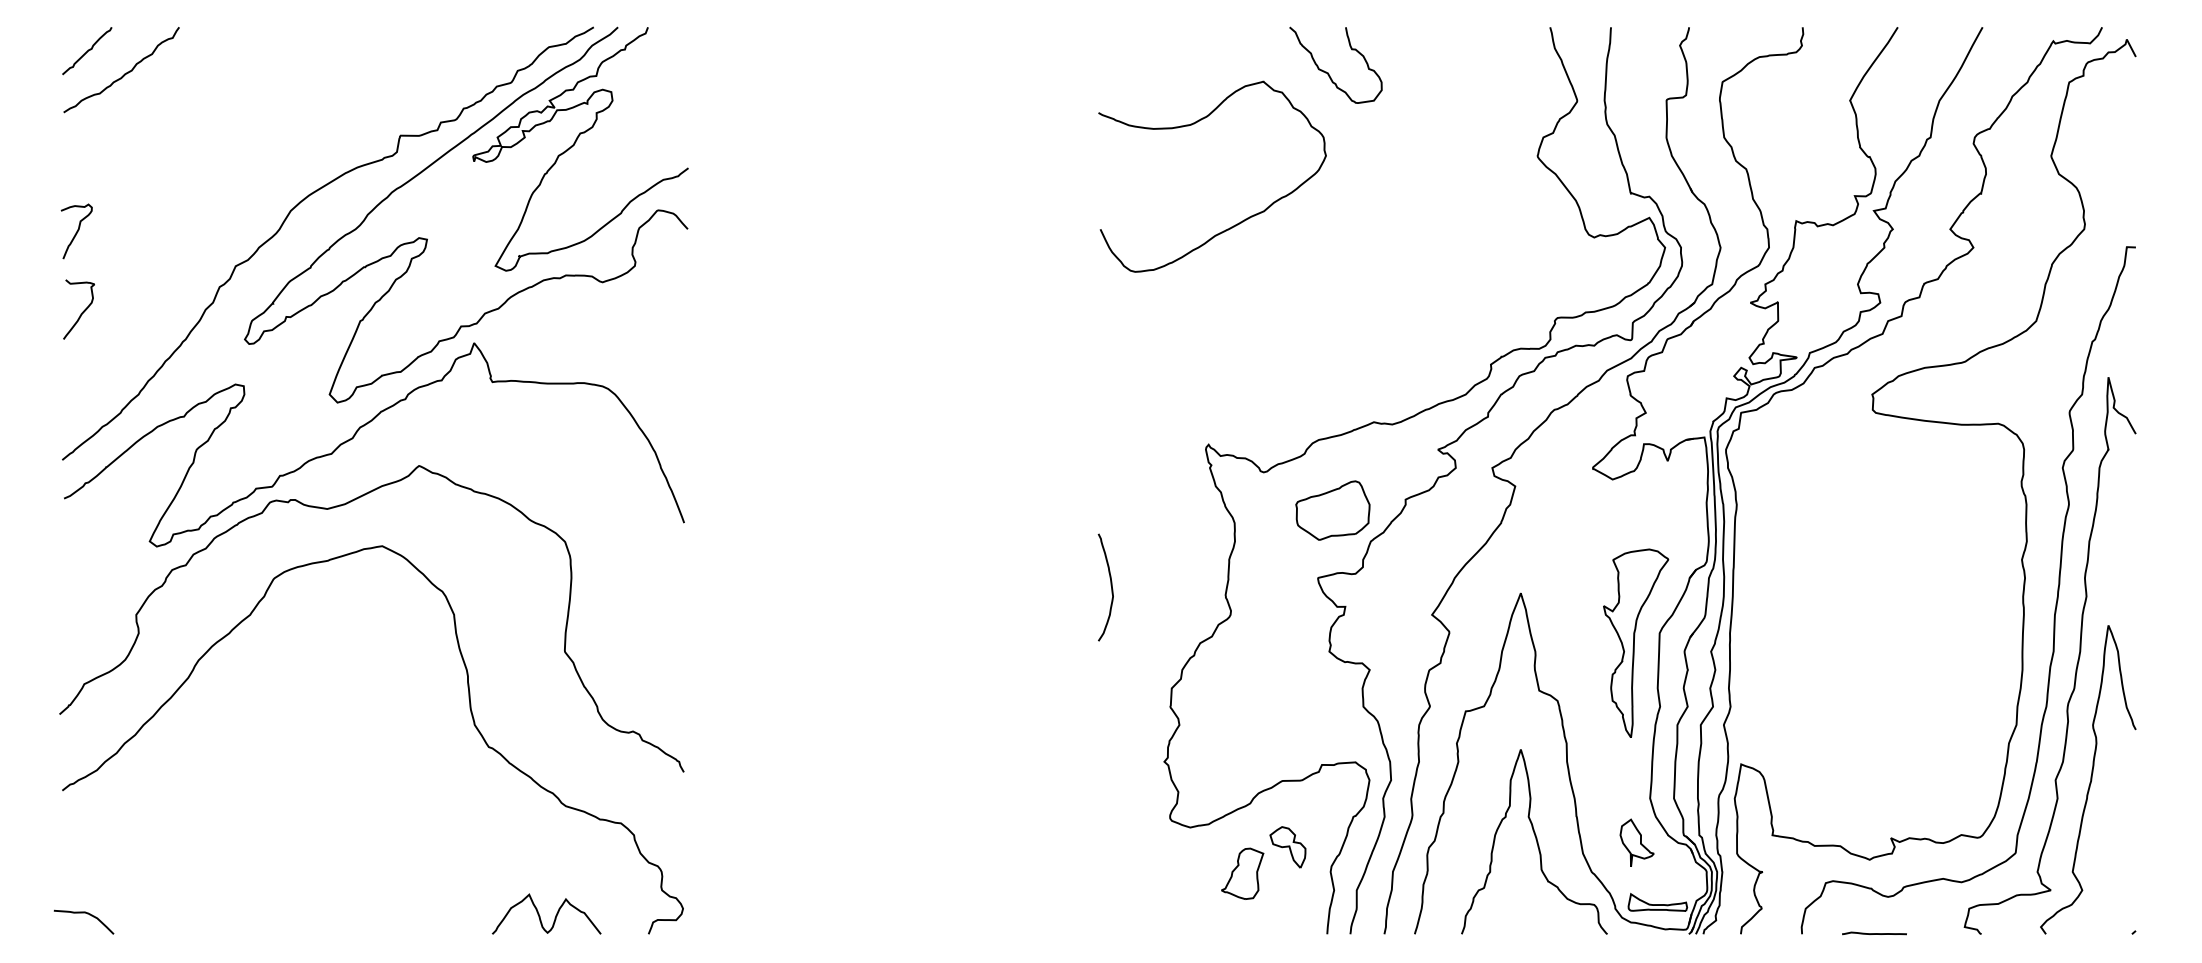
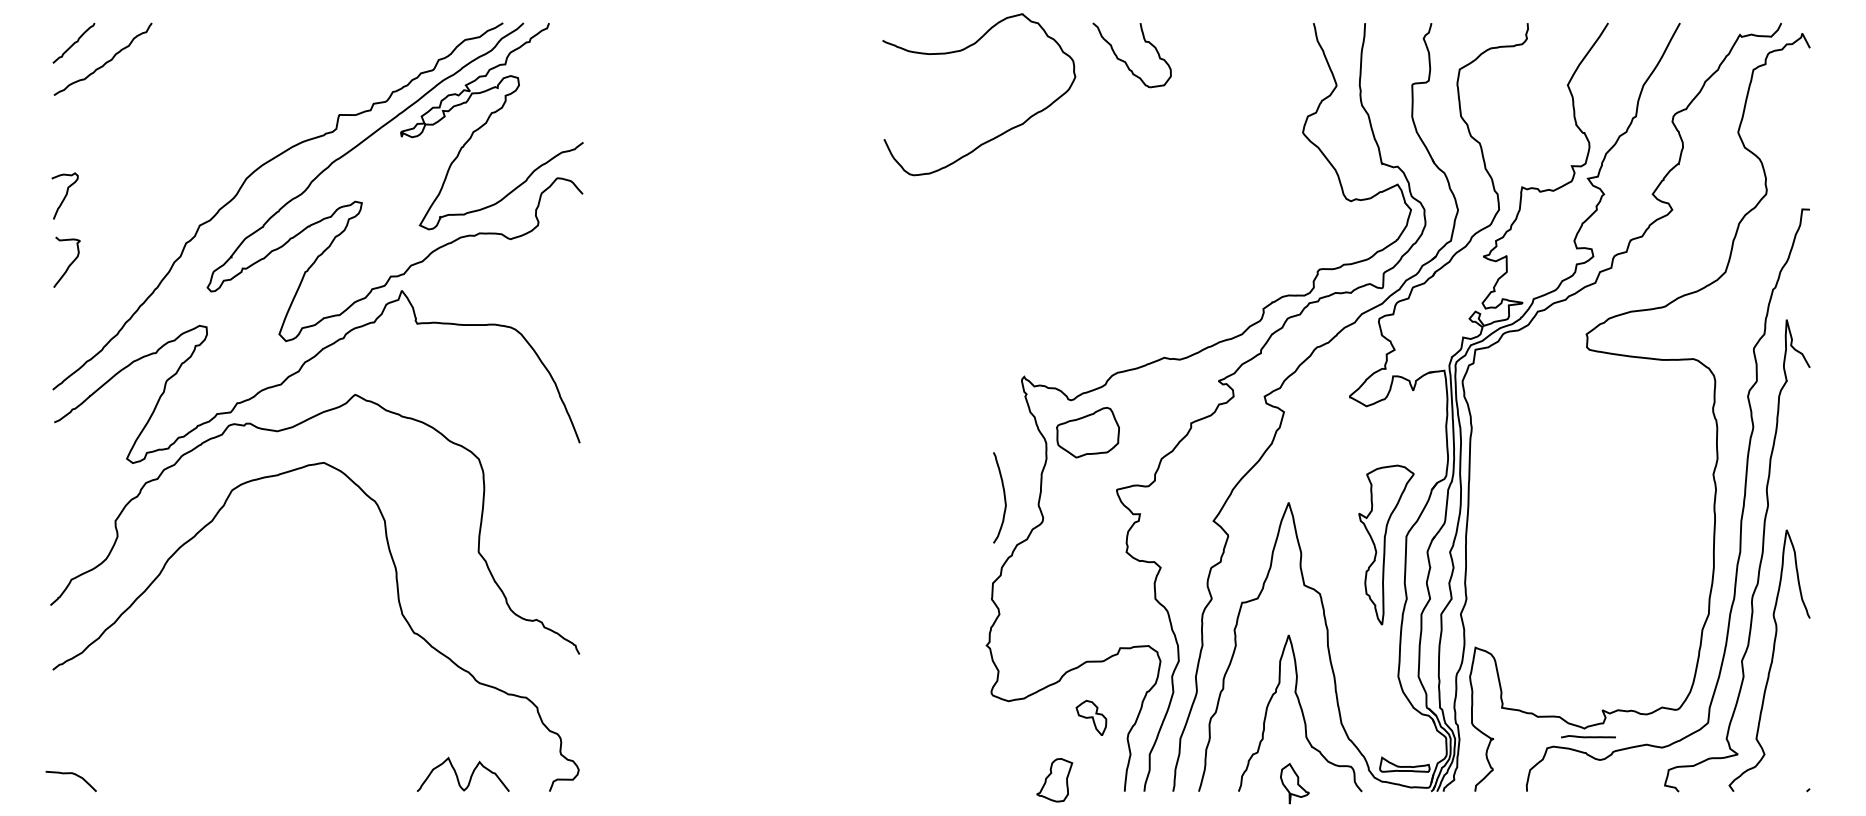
curve: (1238, 222) -> (1001, 133), moved
part: (1332, 510) -> (1087, 432), moved
curve: (1110, 585) -> (1003, 496), moved
part: (1636, 842) -> (1294, 783), moved
part: (1242, 873) -> (1054, 780), moved
curve: (1874, 933) -> (1588, 736), moved

